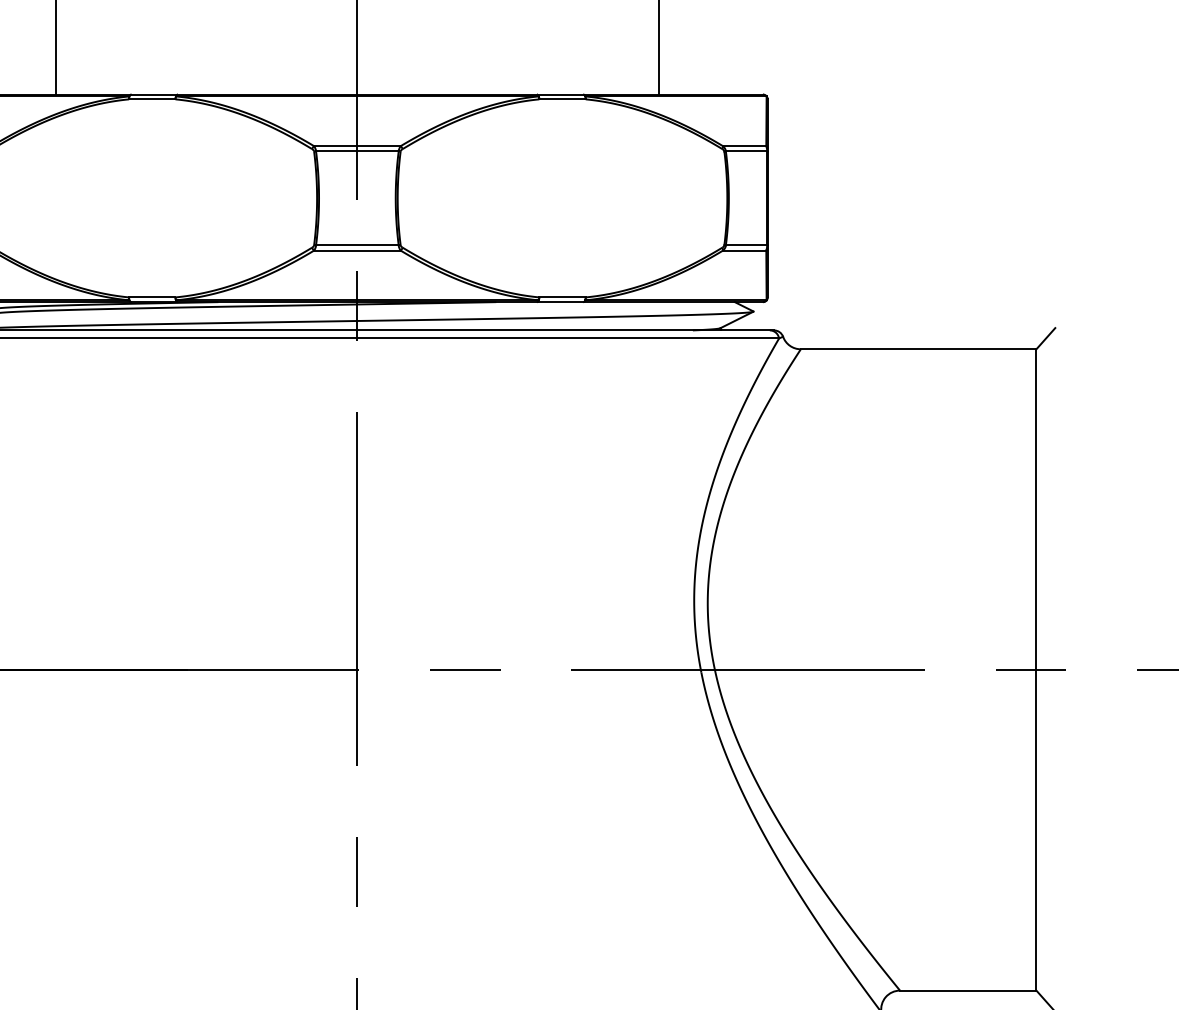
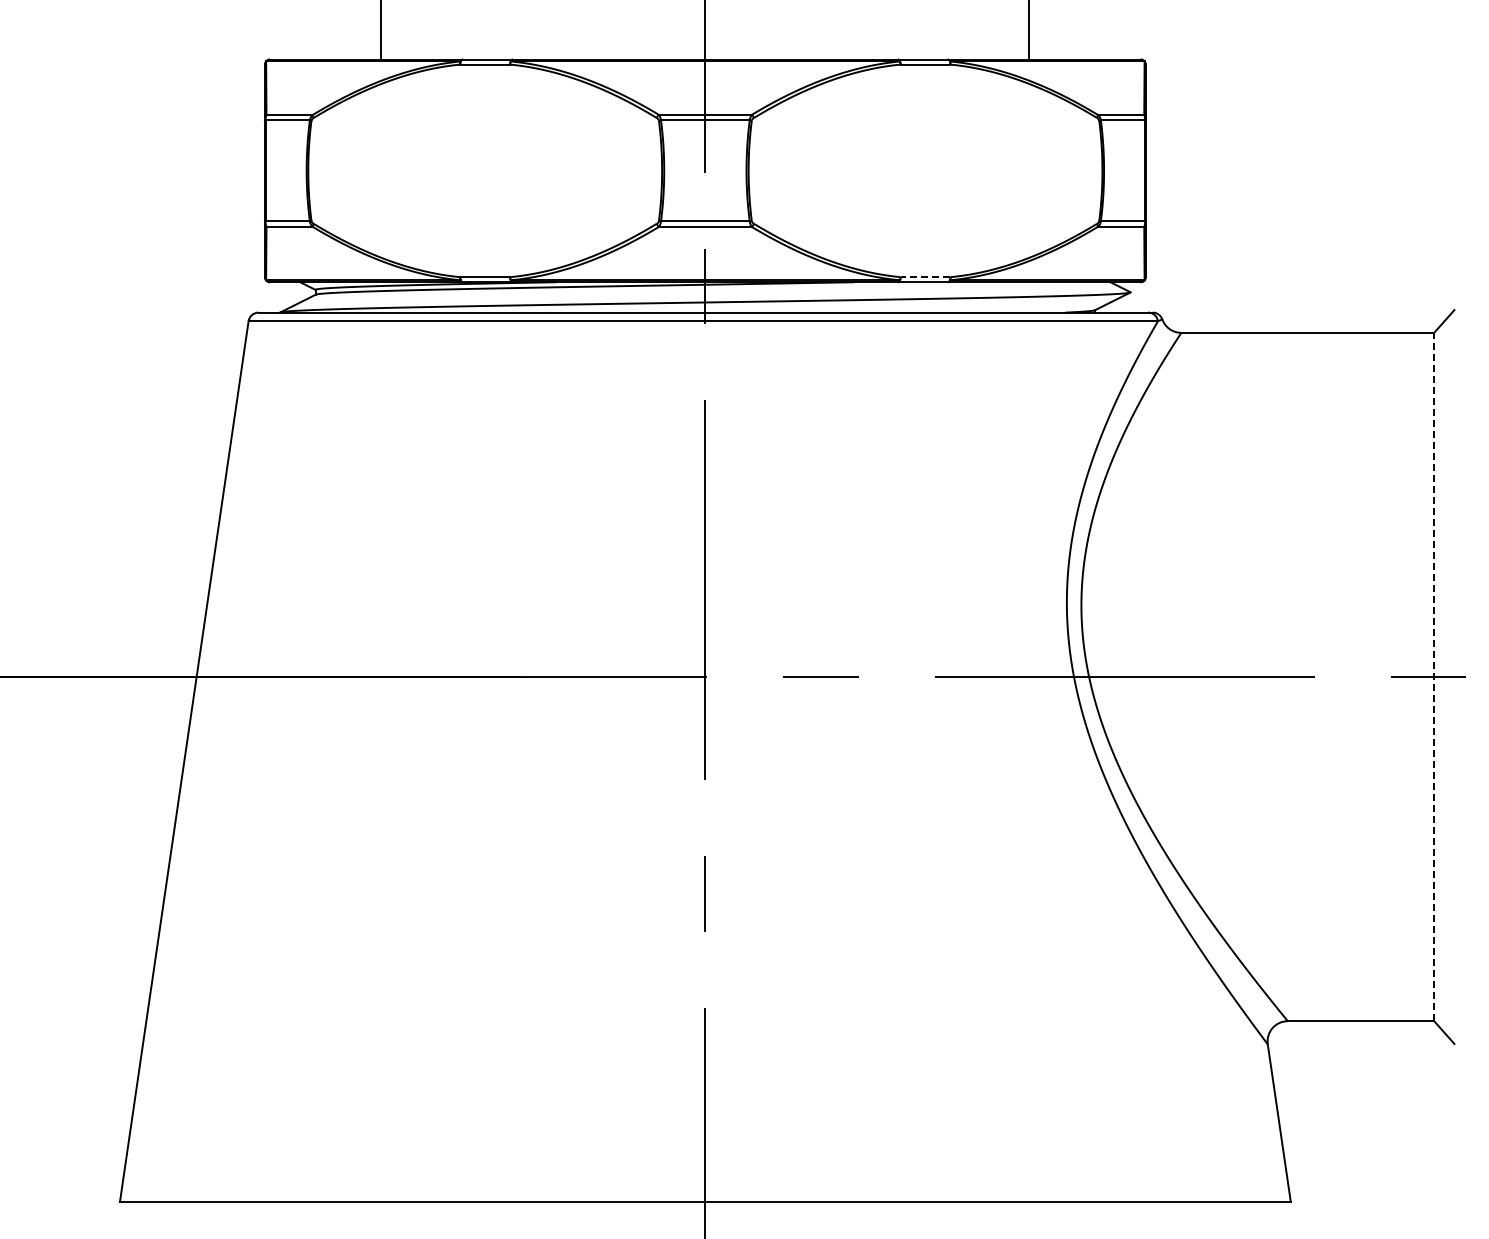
line: (562, 297) -> (925, 277), solid -> dashed
line: (1036, 669) -> (1434, 676), solid -> dashed

